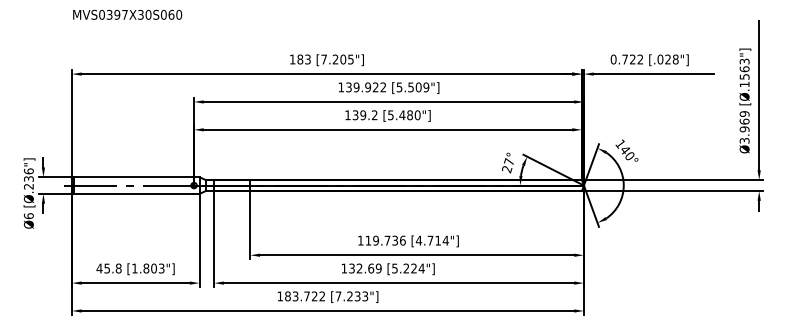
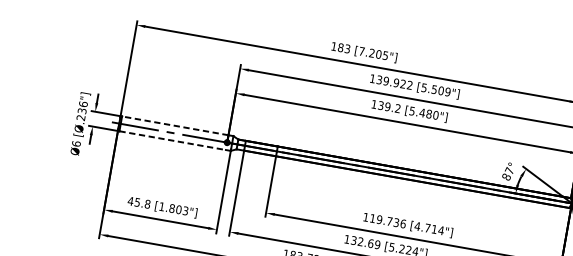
text: (507, 169) -> (506, 177), 27° -> 87°
line: (133, 177) -> (174, 126), solid -> dashed
line: (134, 193) -> (173, 140), solid -> dashed

